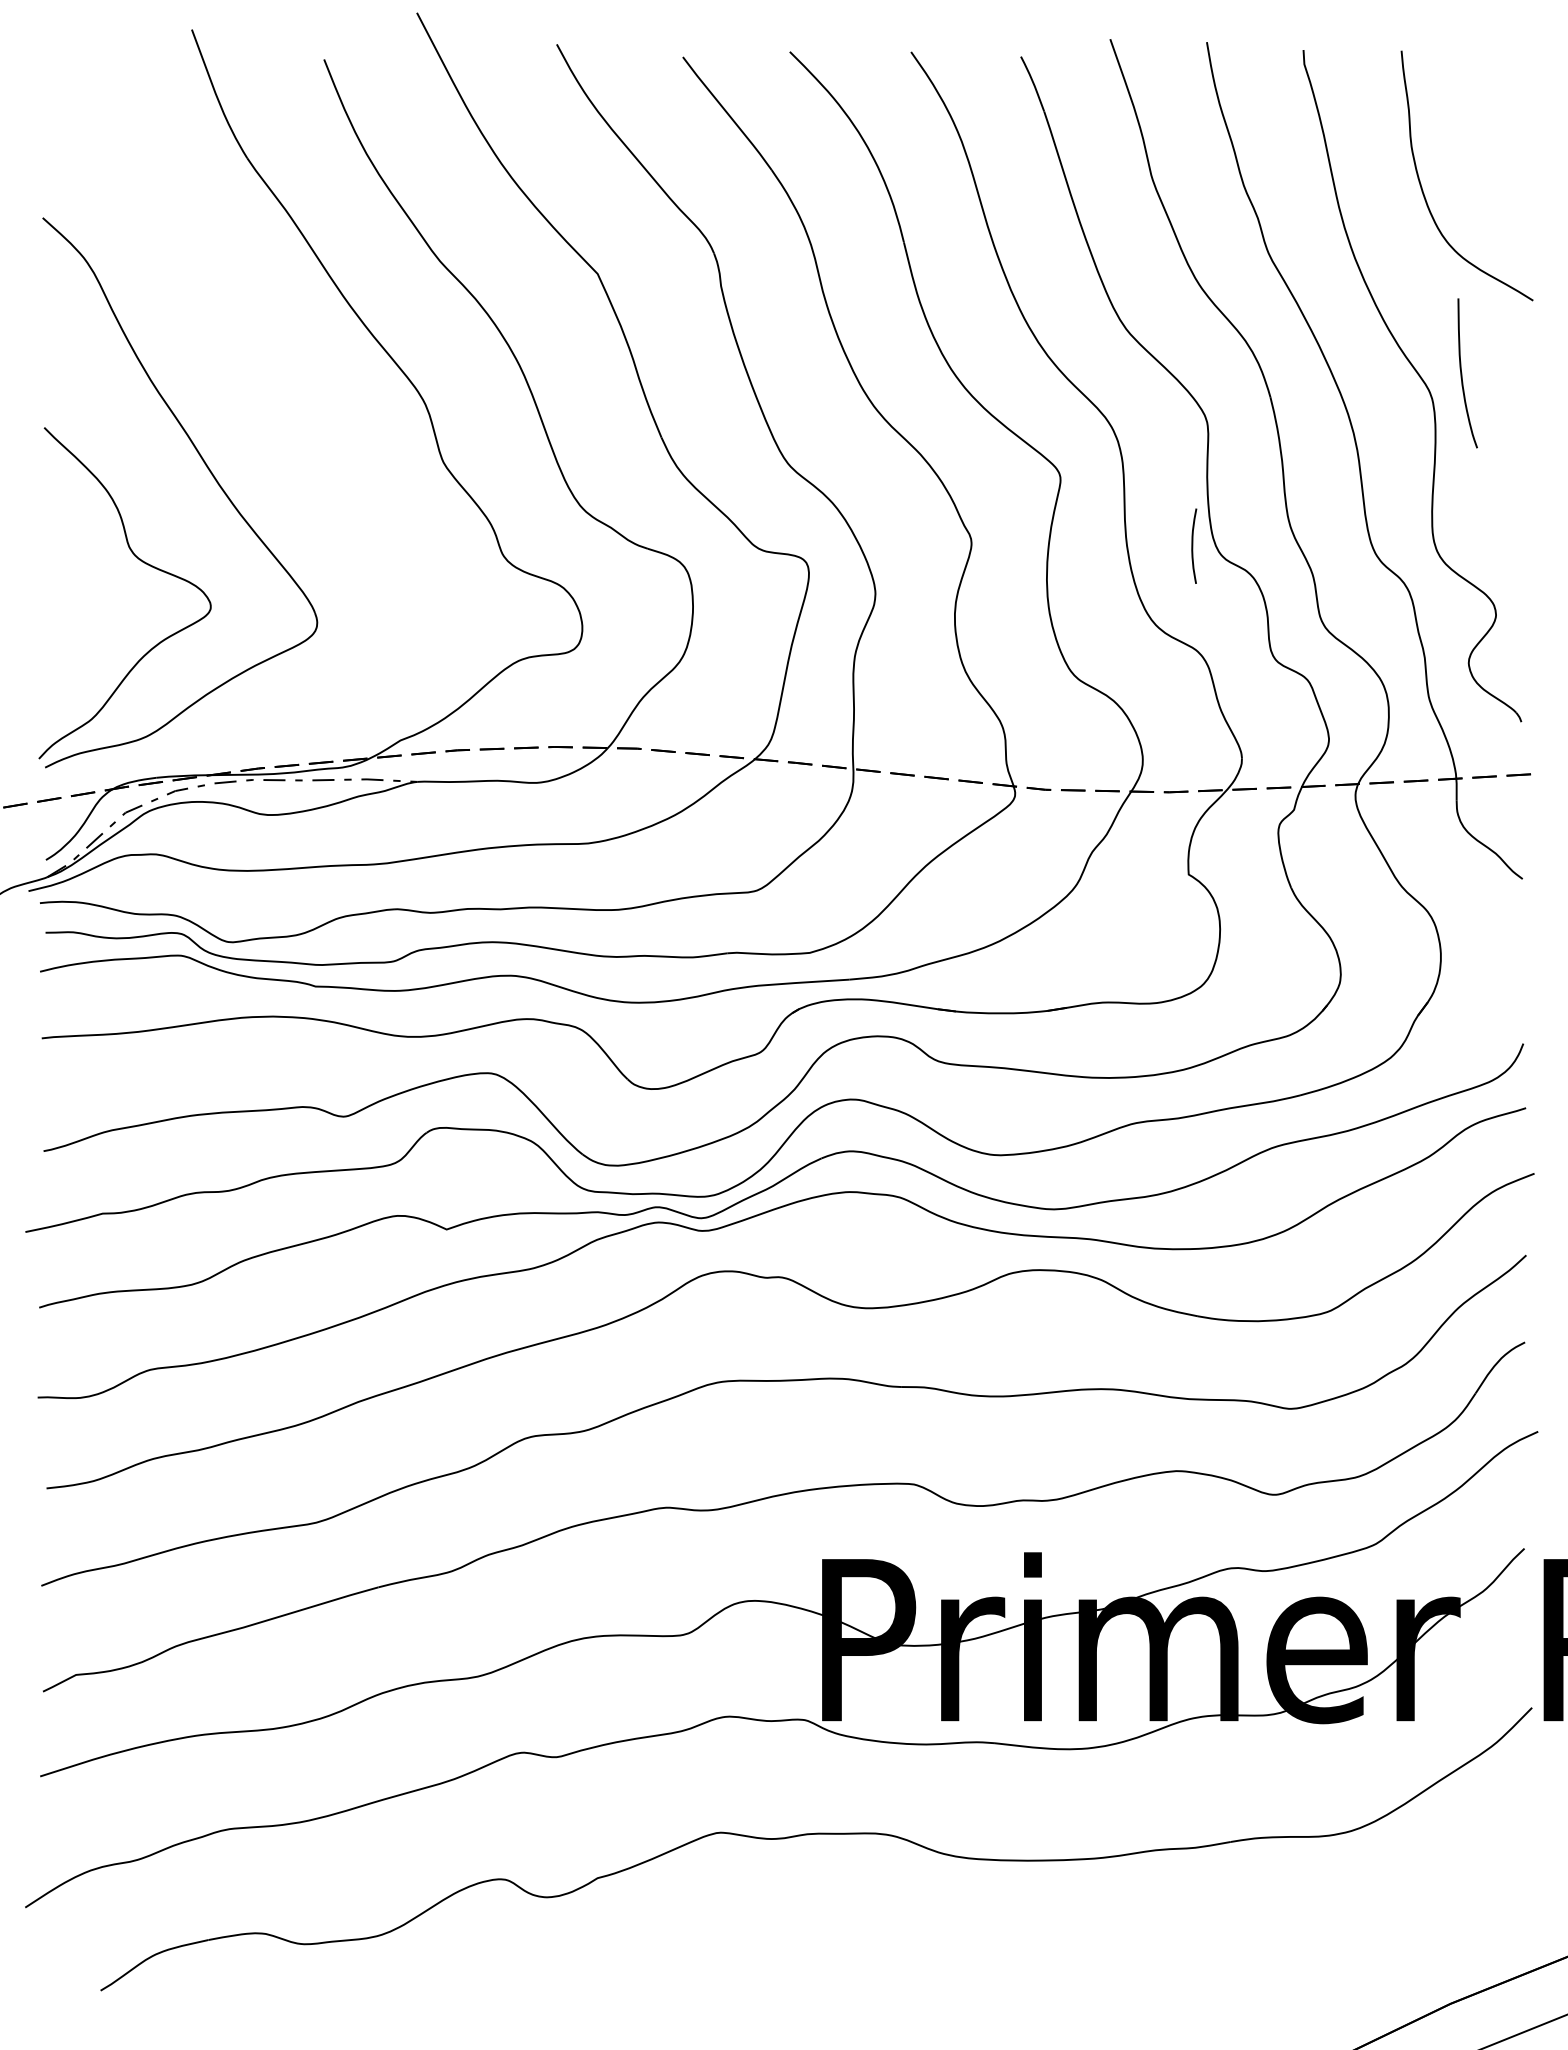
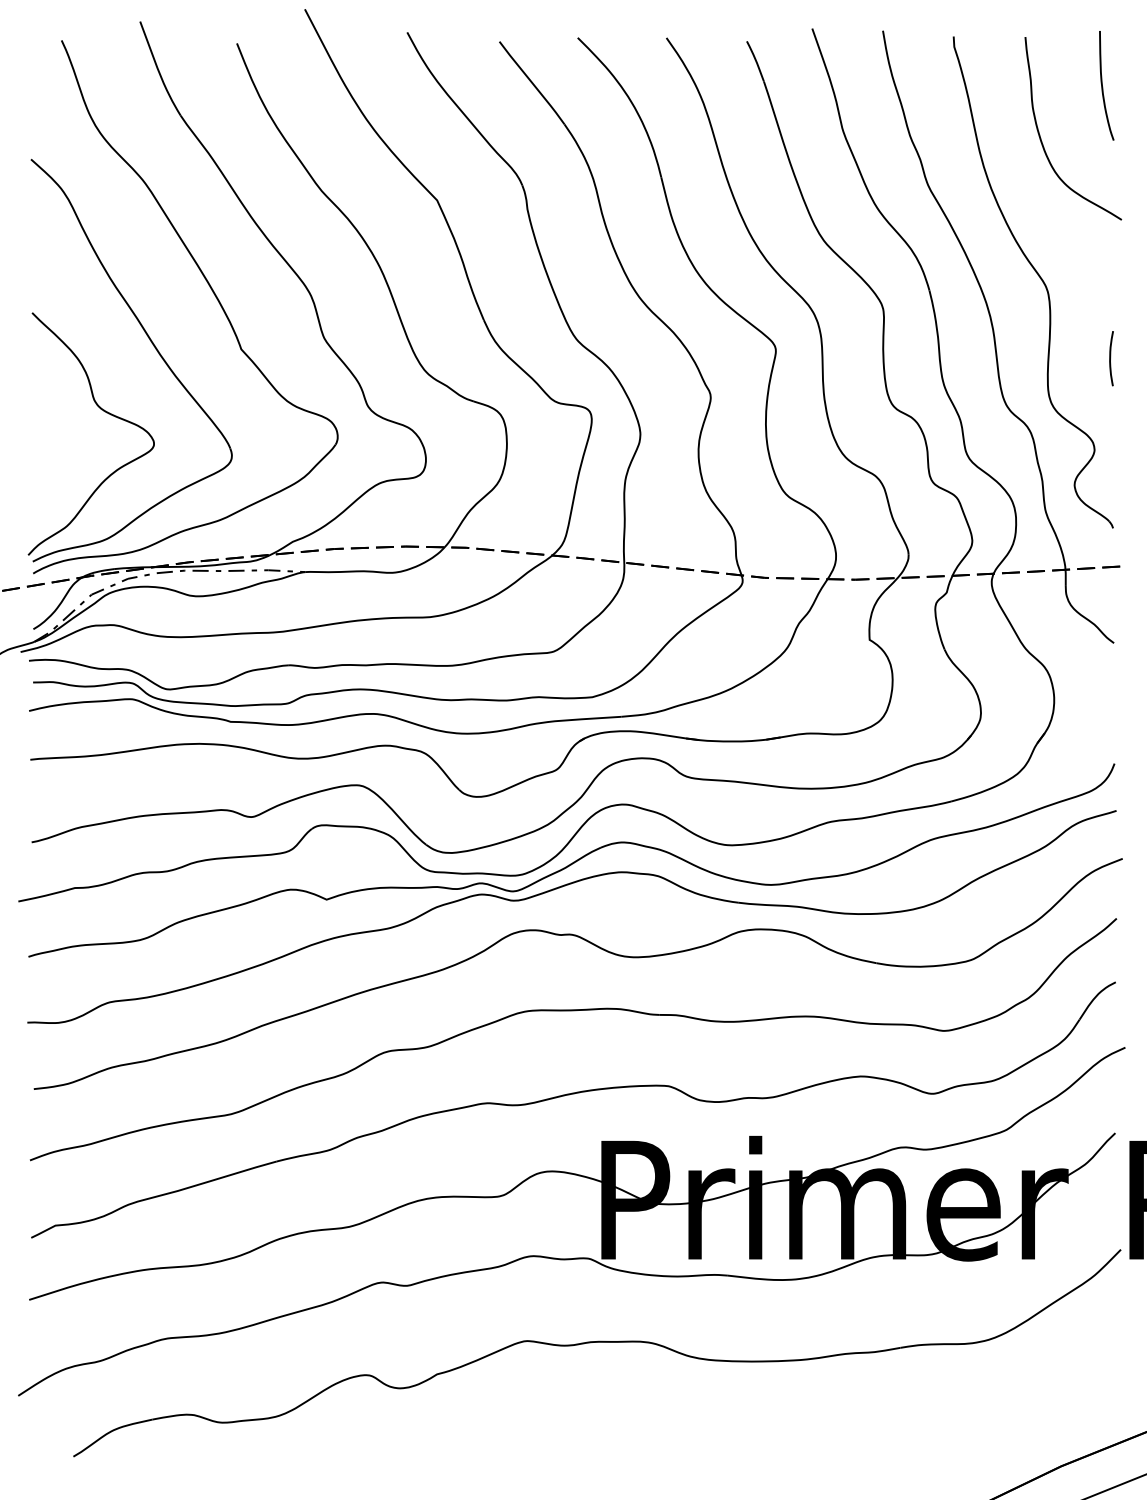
curve: (1462, 373) -> (1102, 85), moved
part: (291, 400) -> (213, 292), added
curve: (1193, 545) -> (1111, 358), moved

